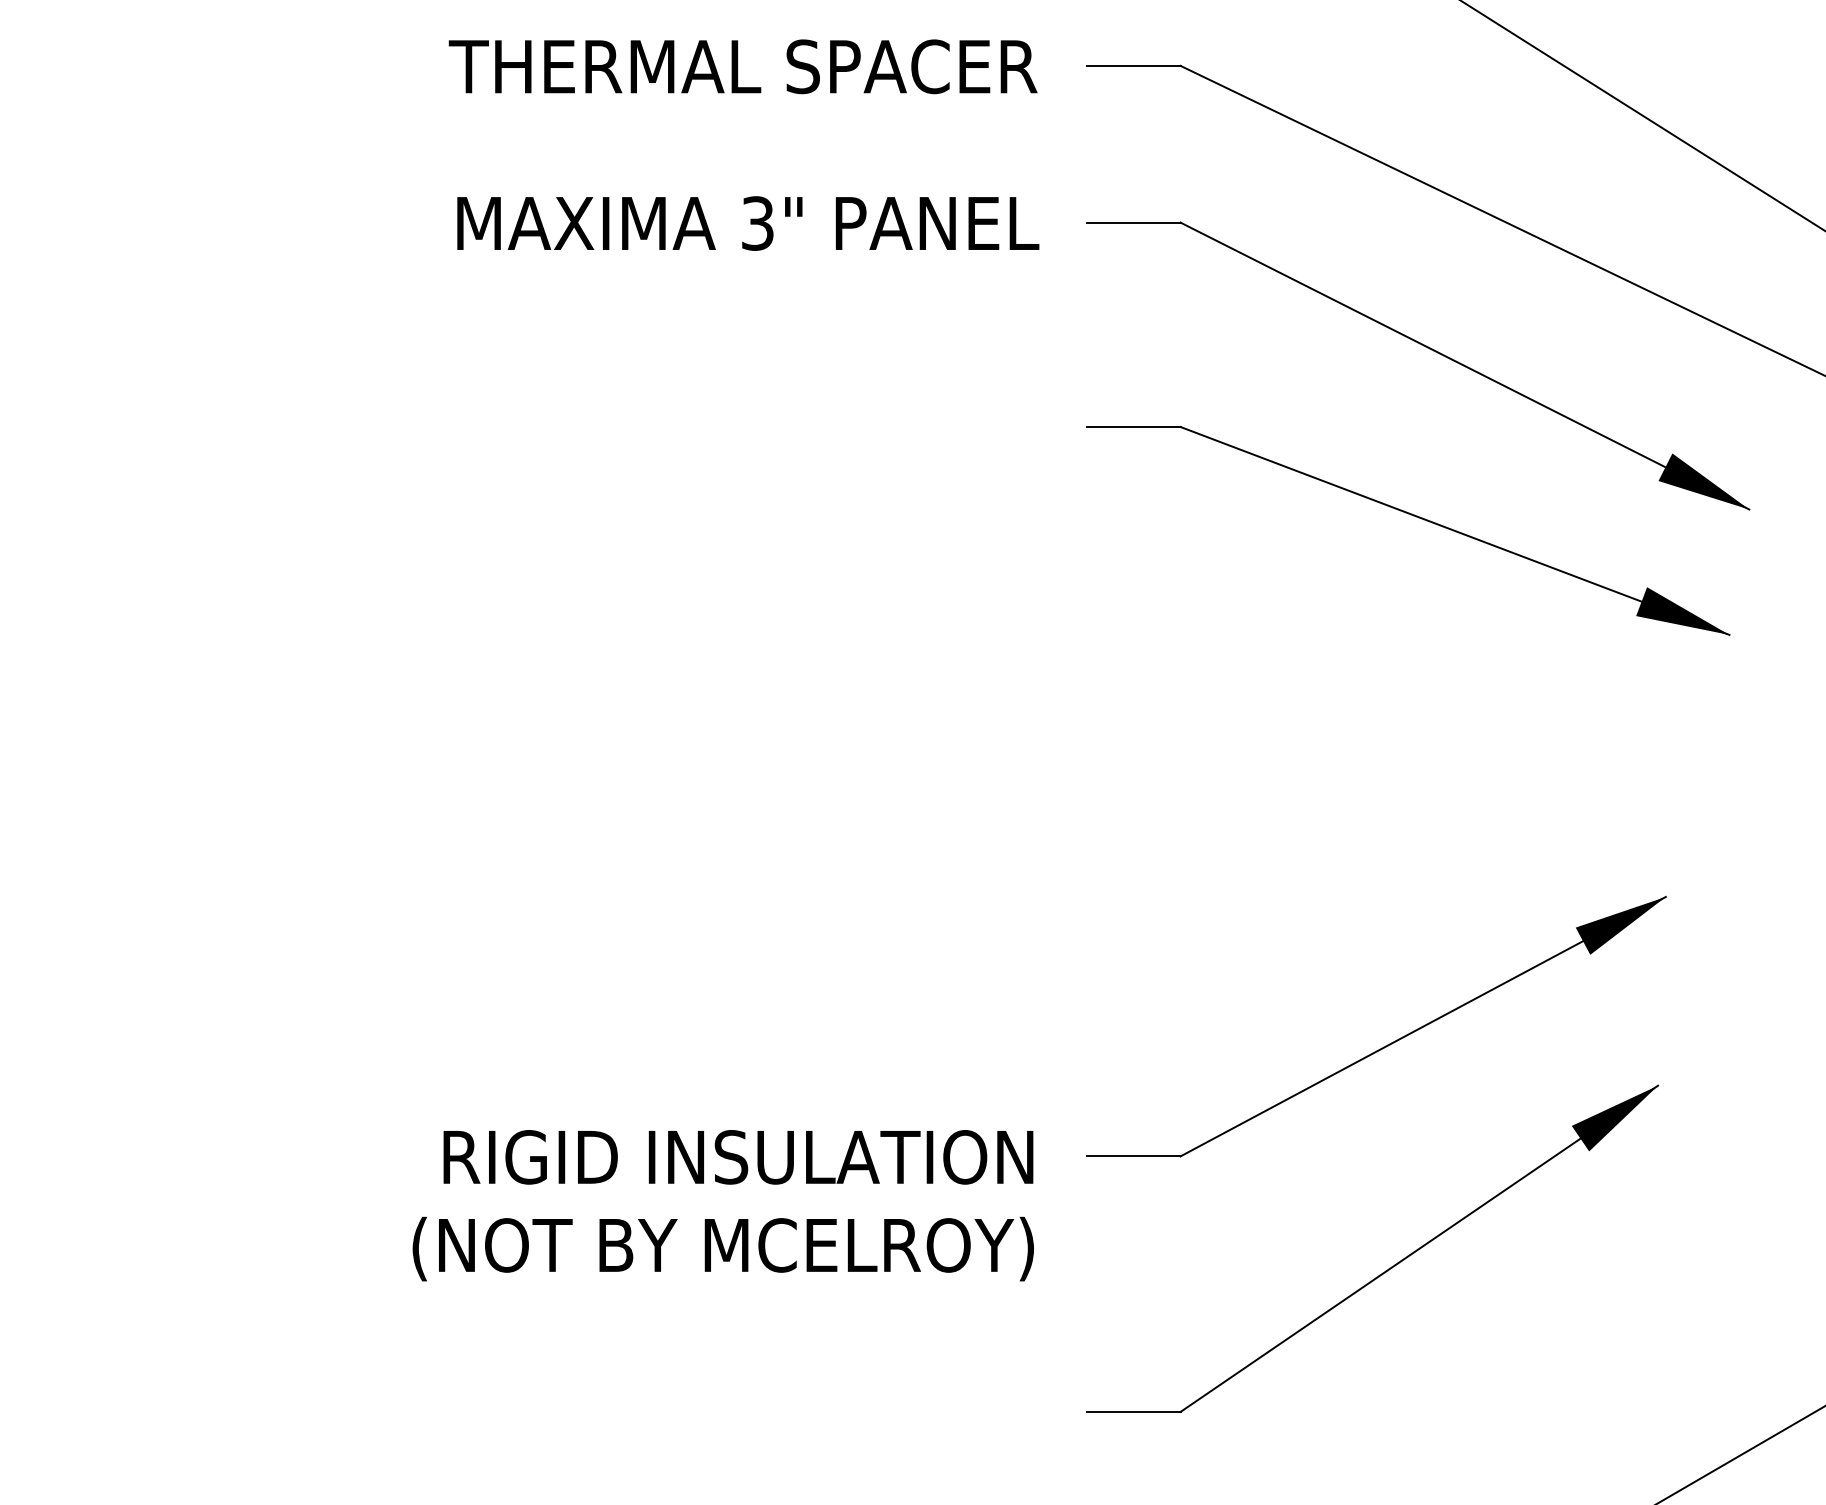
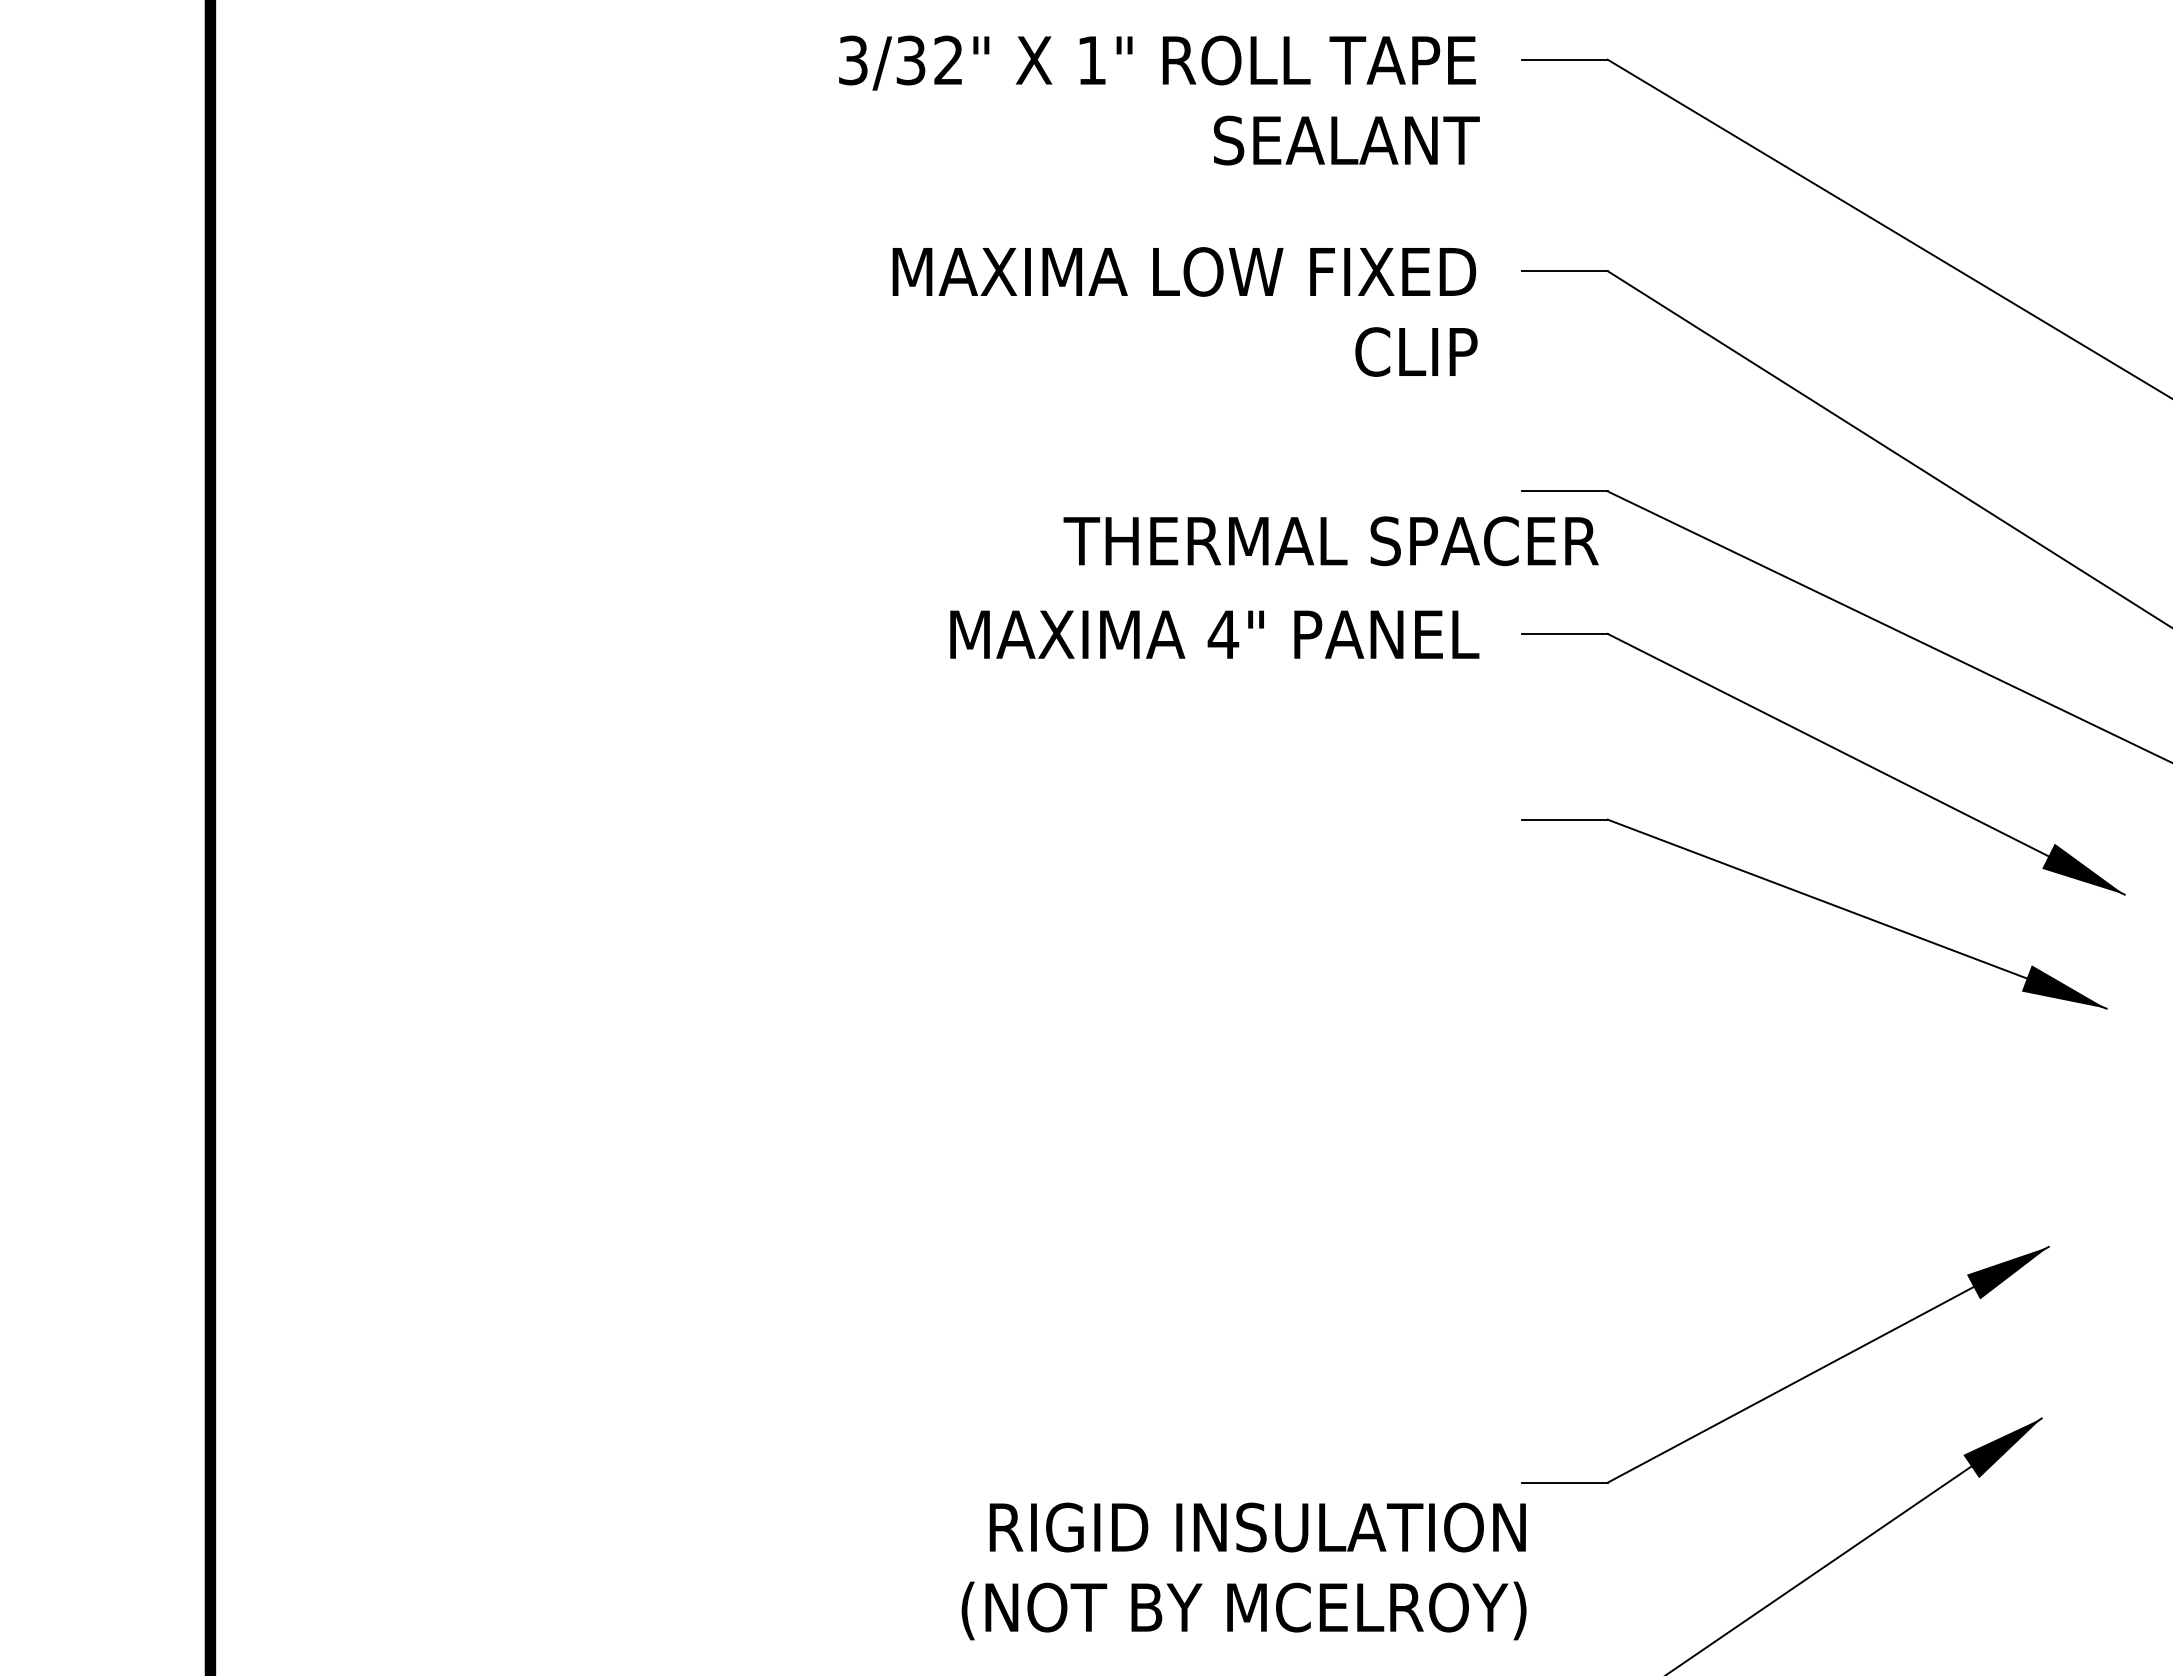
text: (742, 67) -> (1330, 541), moved
text: (757, 223) -> (1223, 634), 3" -> 4"
text: (722, 1205) -> (1243, 1571), moved

